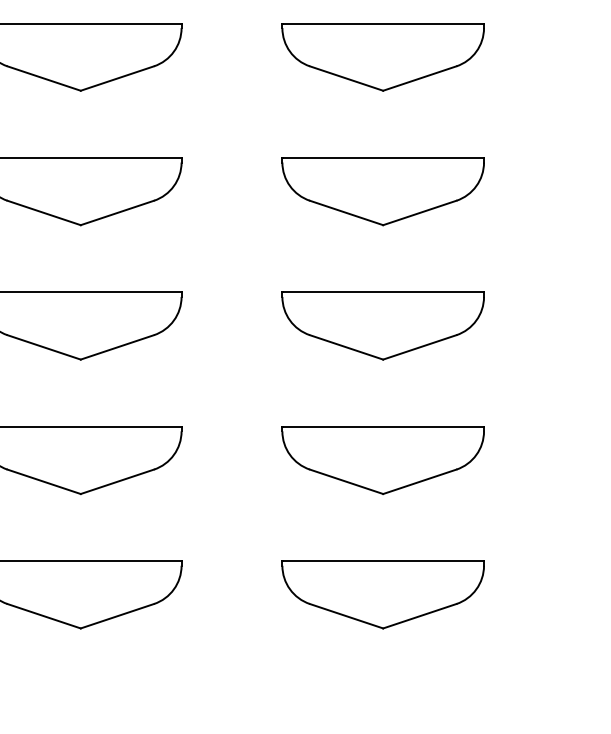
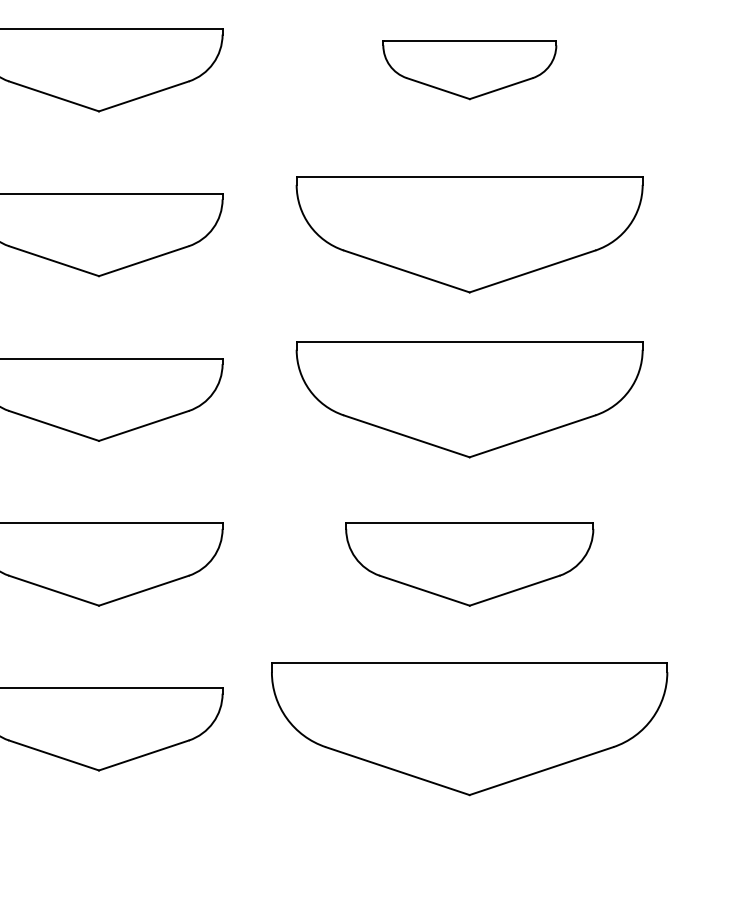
part: (383, 57) -> (469, 70), size x0.7
part: (383, 192) -> (469, 235), size x1.4
part: (383, 325) -> (469, 399), size x1.4
part: (383, 595) -> (469, 729), size x1.6

